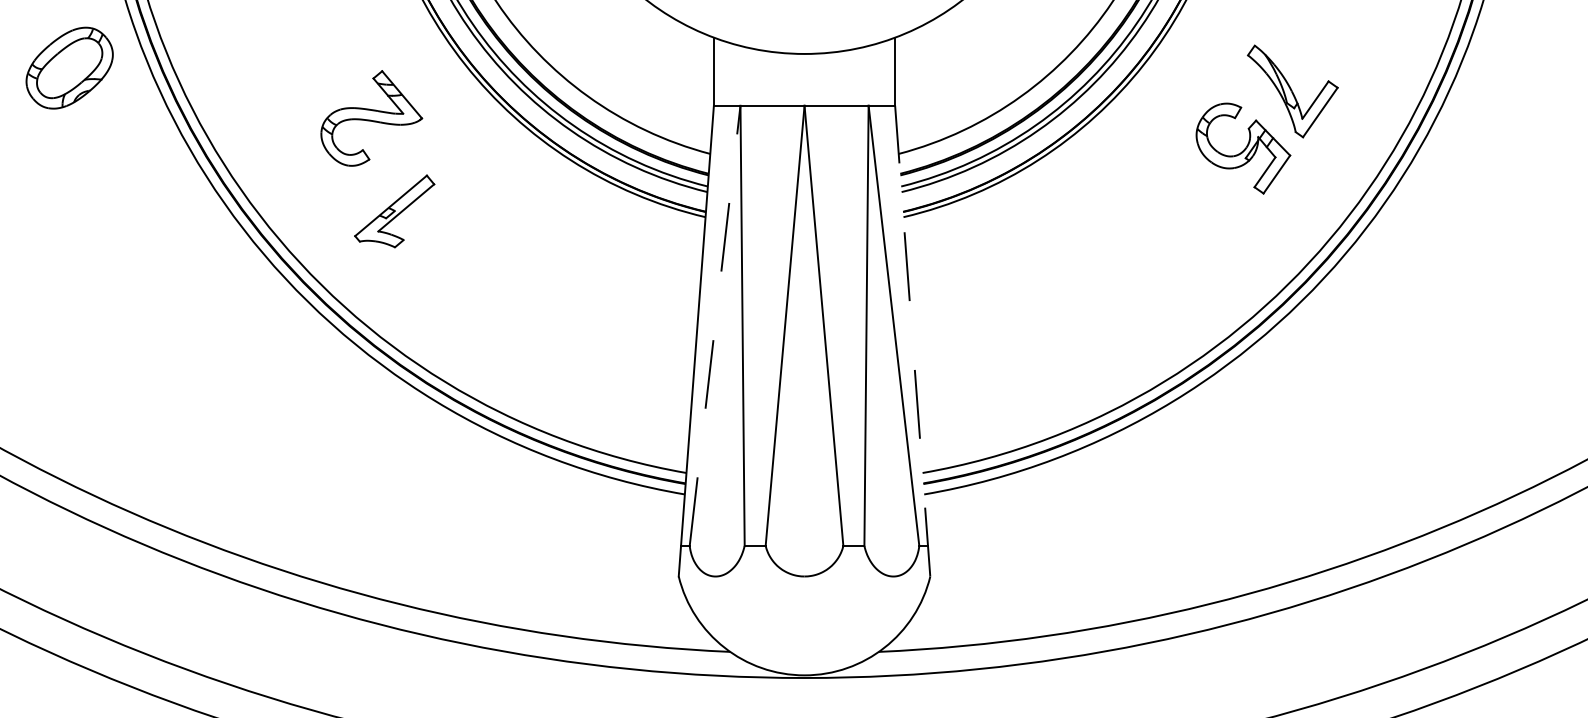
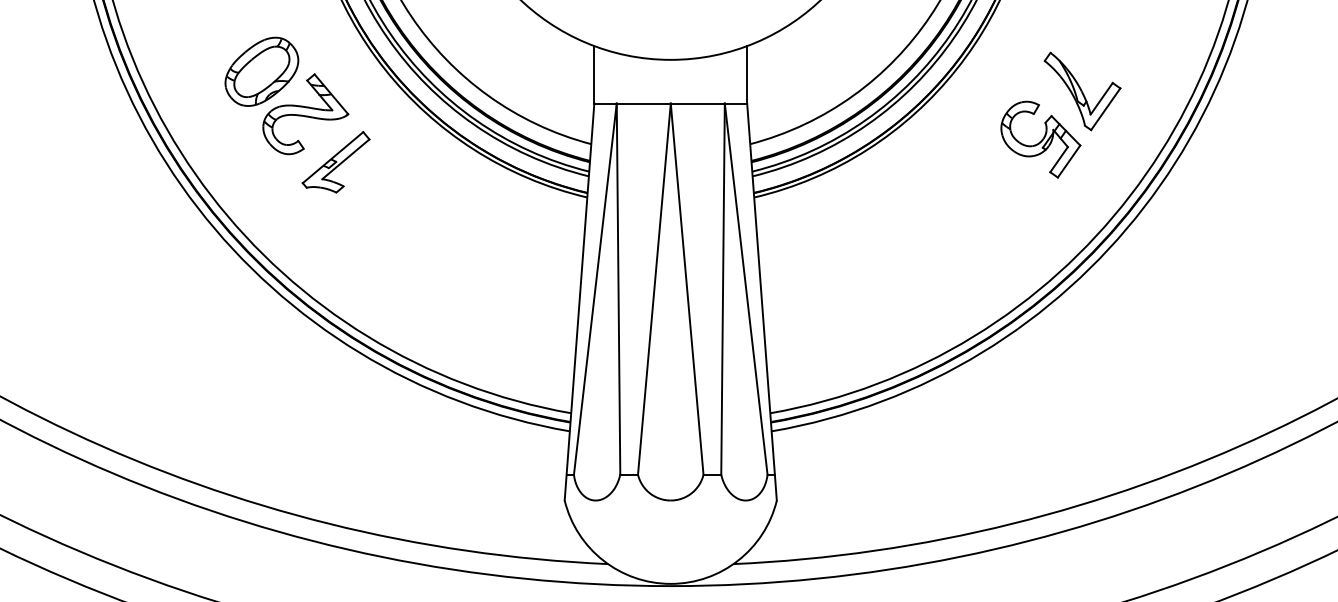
part: (69, 67) -> (261, 71), moved
part: (394, 211) -> (335, 162), moved
line: (715, 325) -> (595, 288), dashed -> solid
line: (912, 340) -> (761, 301), dashed -> solid

